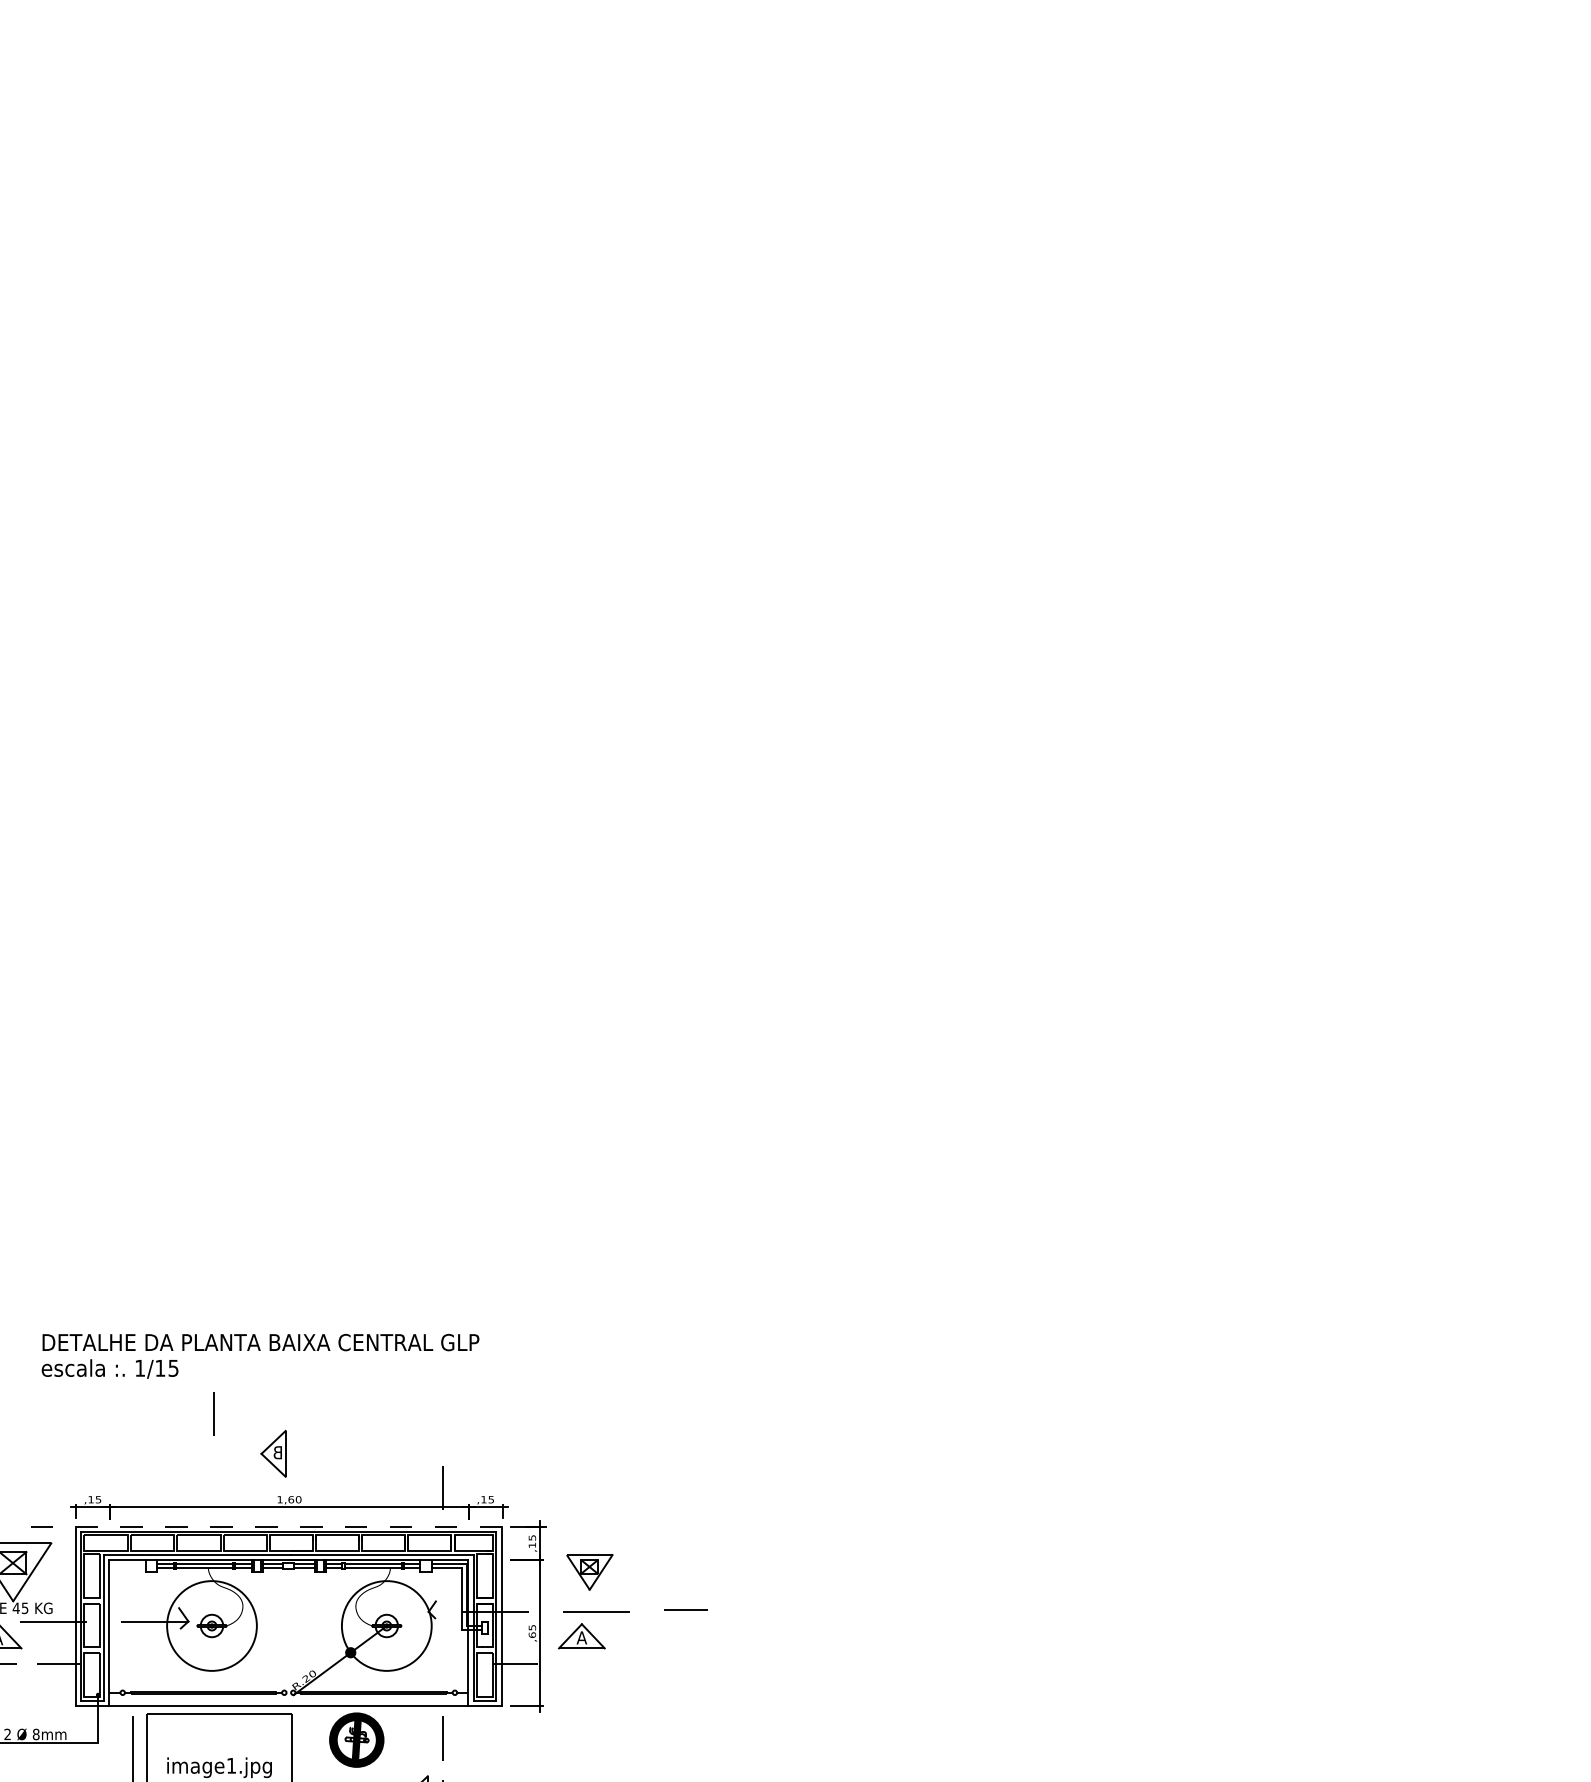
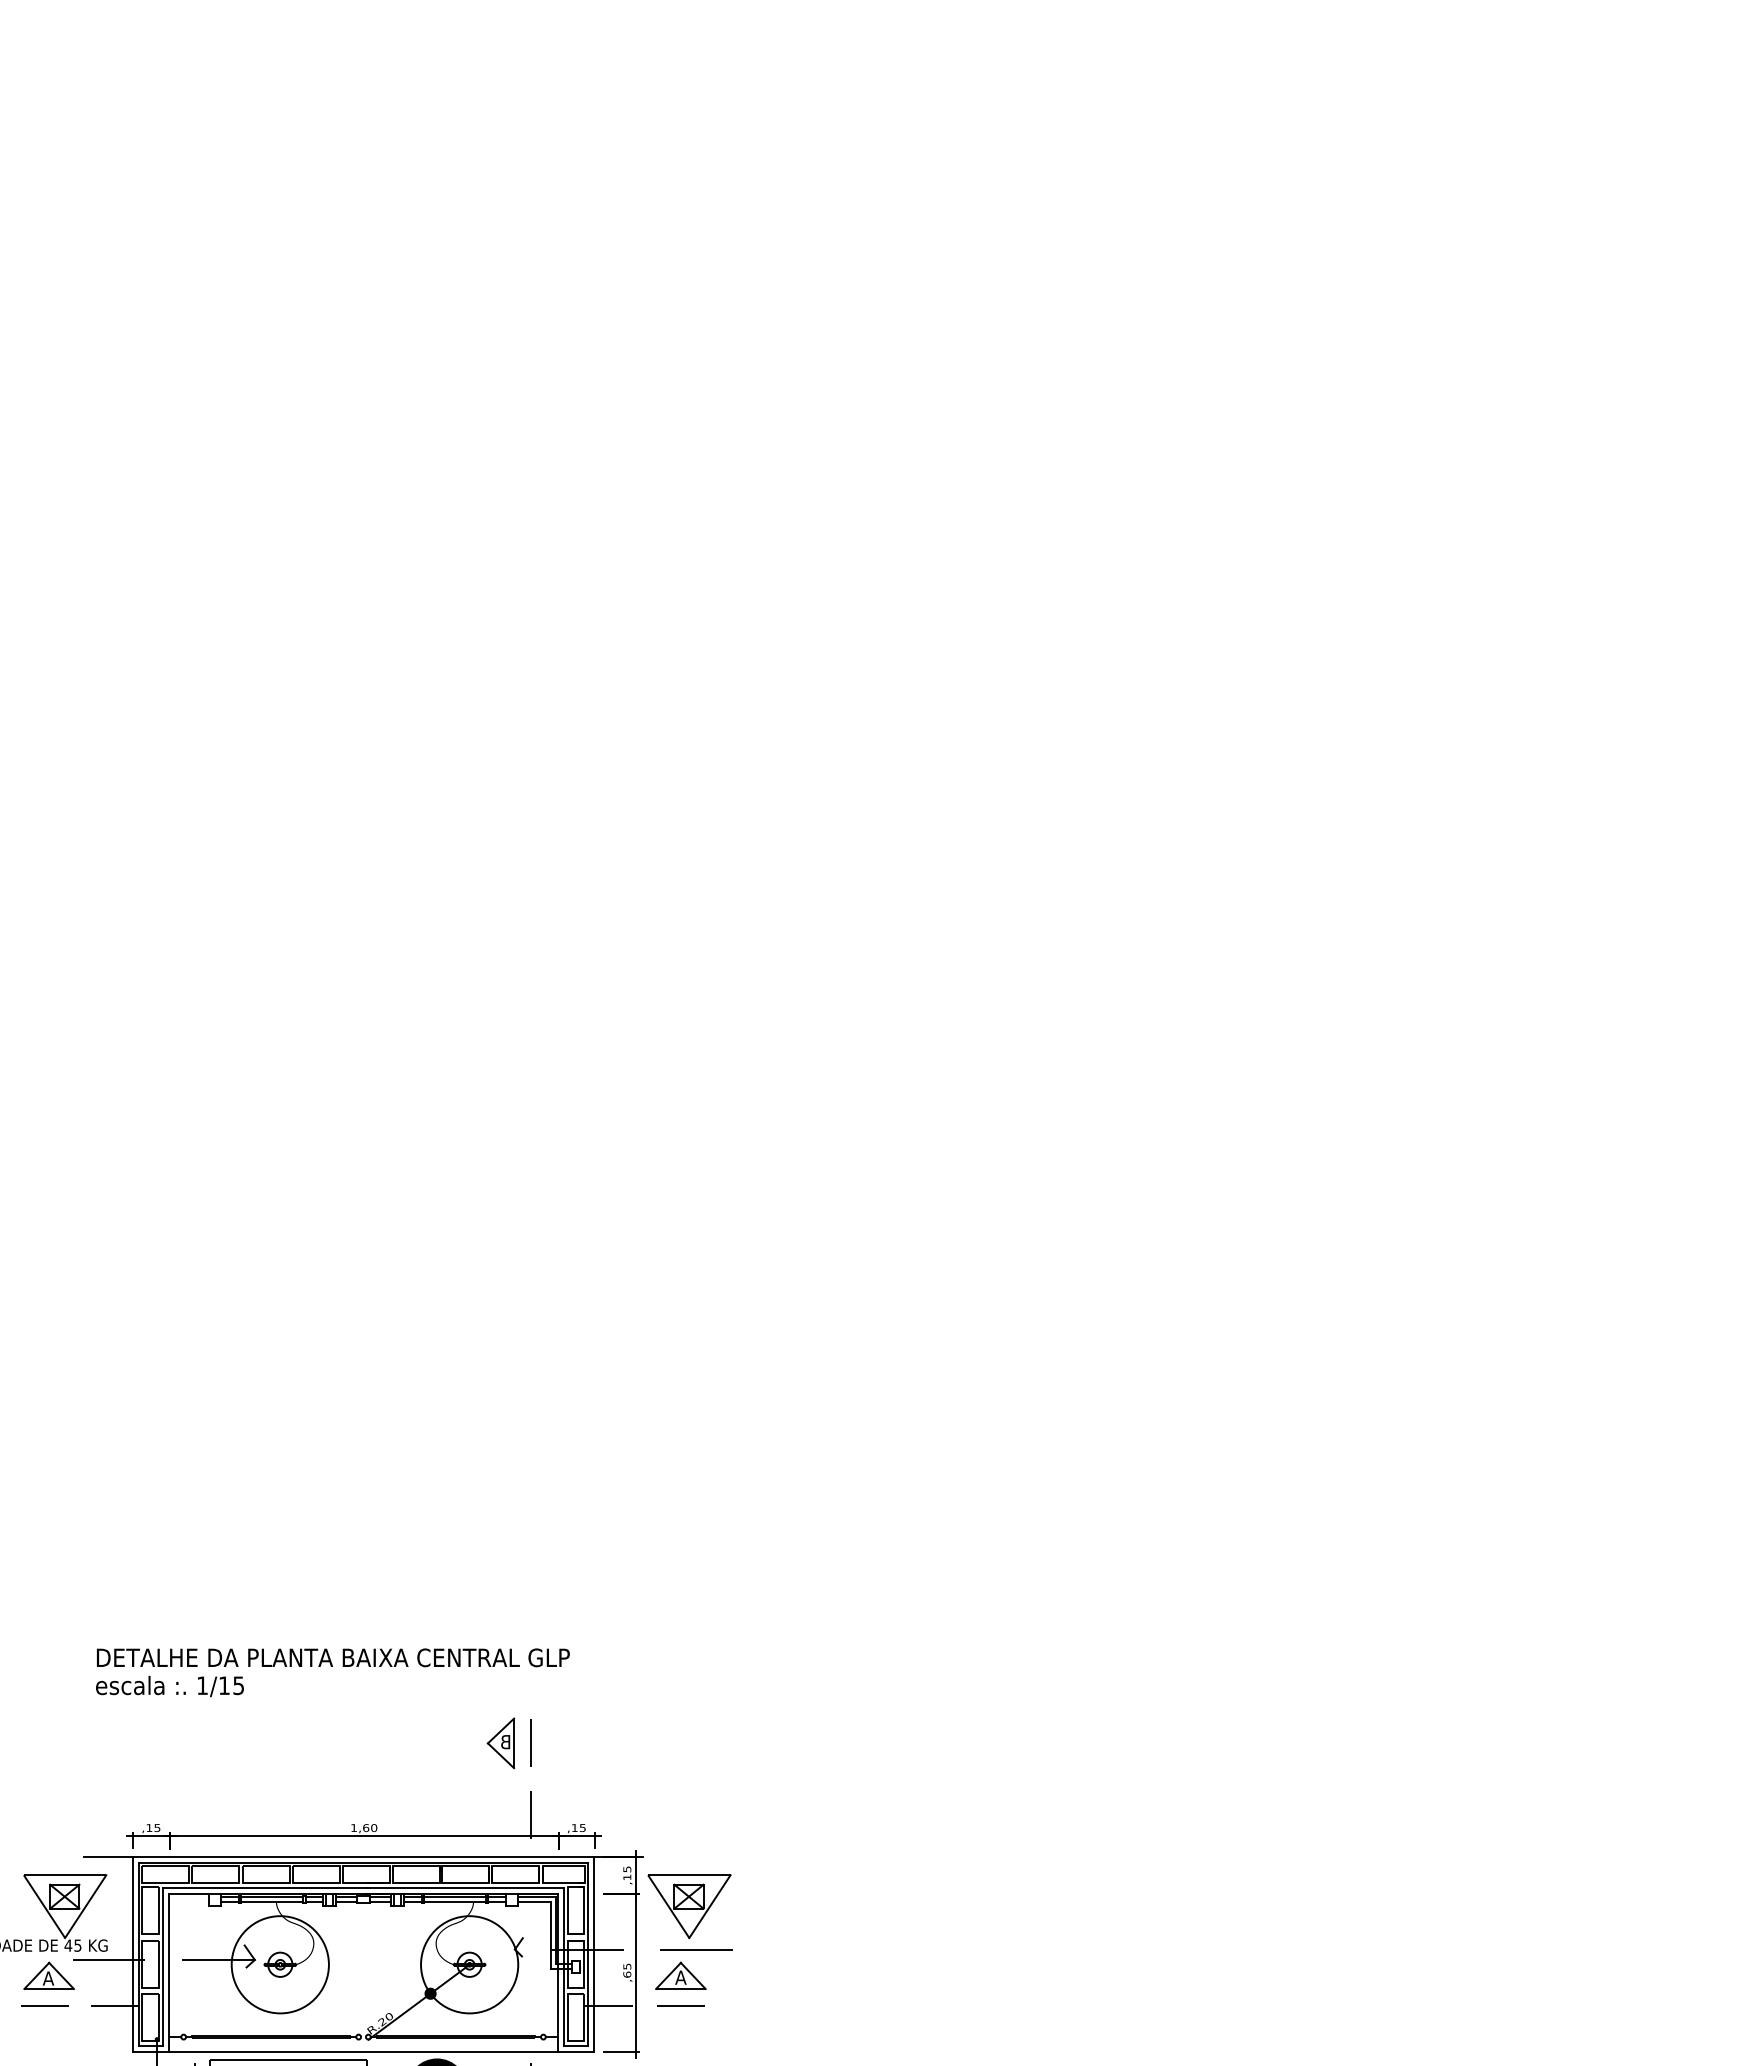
line: (214, 1413) -> (530, 1742), moved
part: (273, 1453) -> (500, 1743), moved
line: (288, 1526) -> (363, 1857), dashed -> solid
part: (589, 1572) -> (689, 1906), size x1.67
line: (685, 1610) -> (680, 2005), moved

